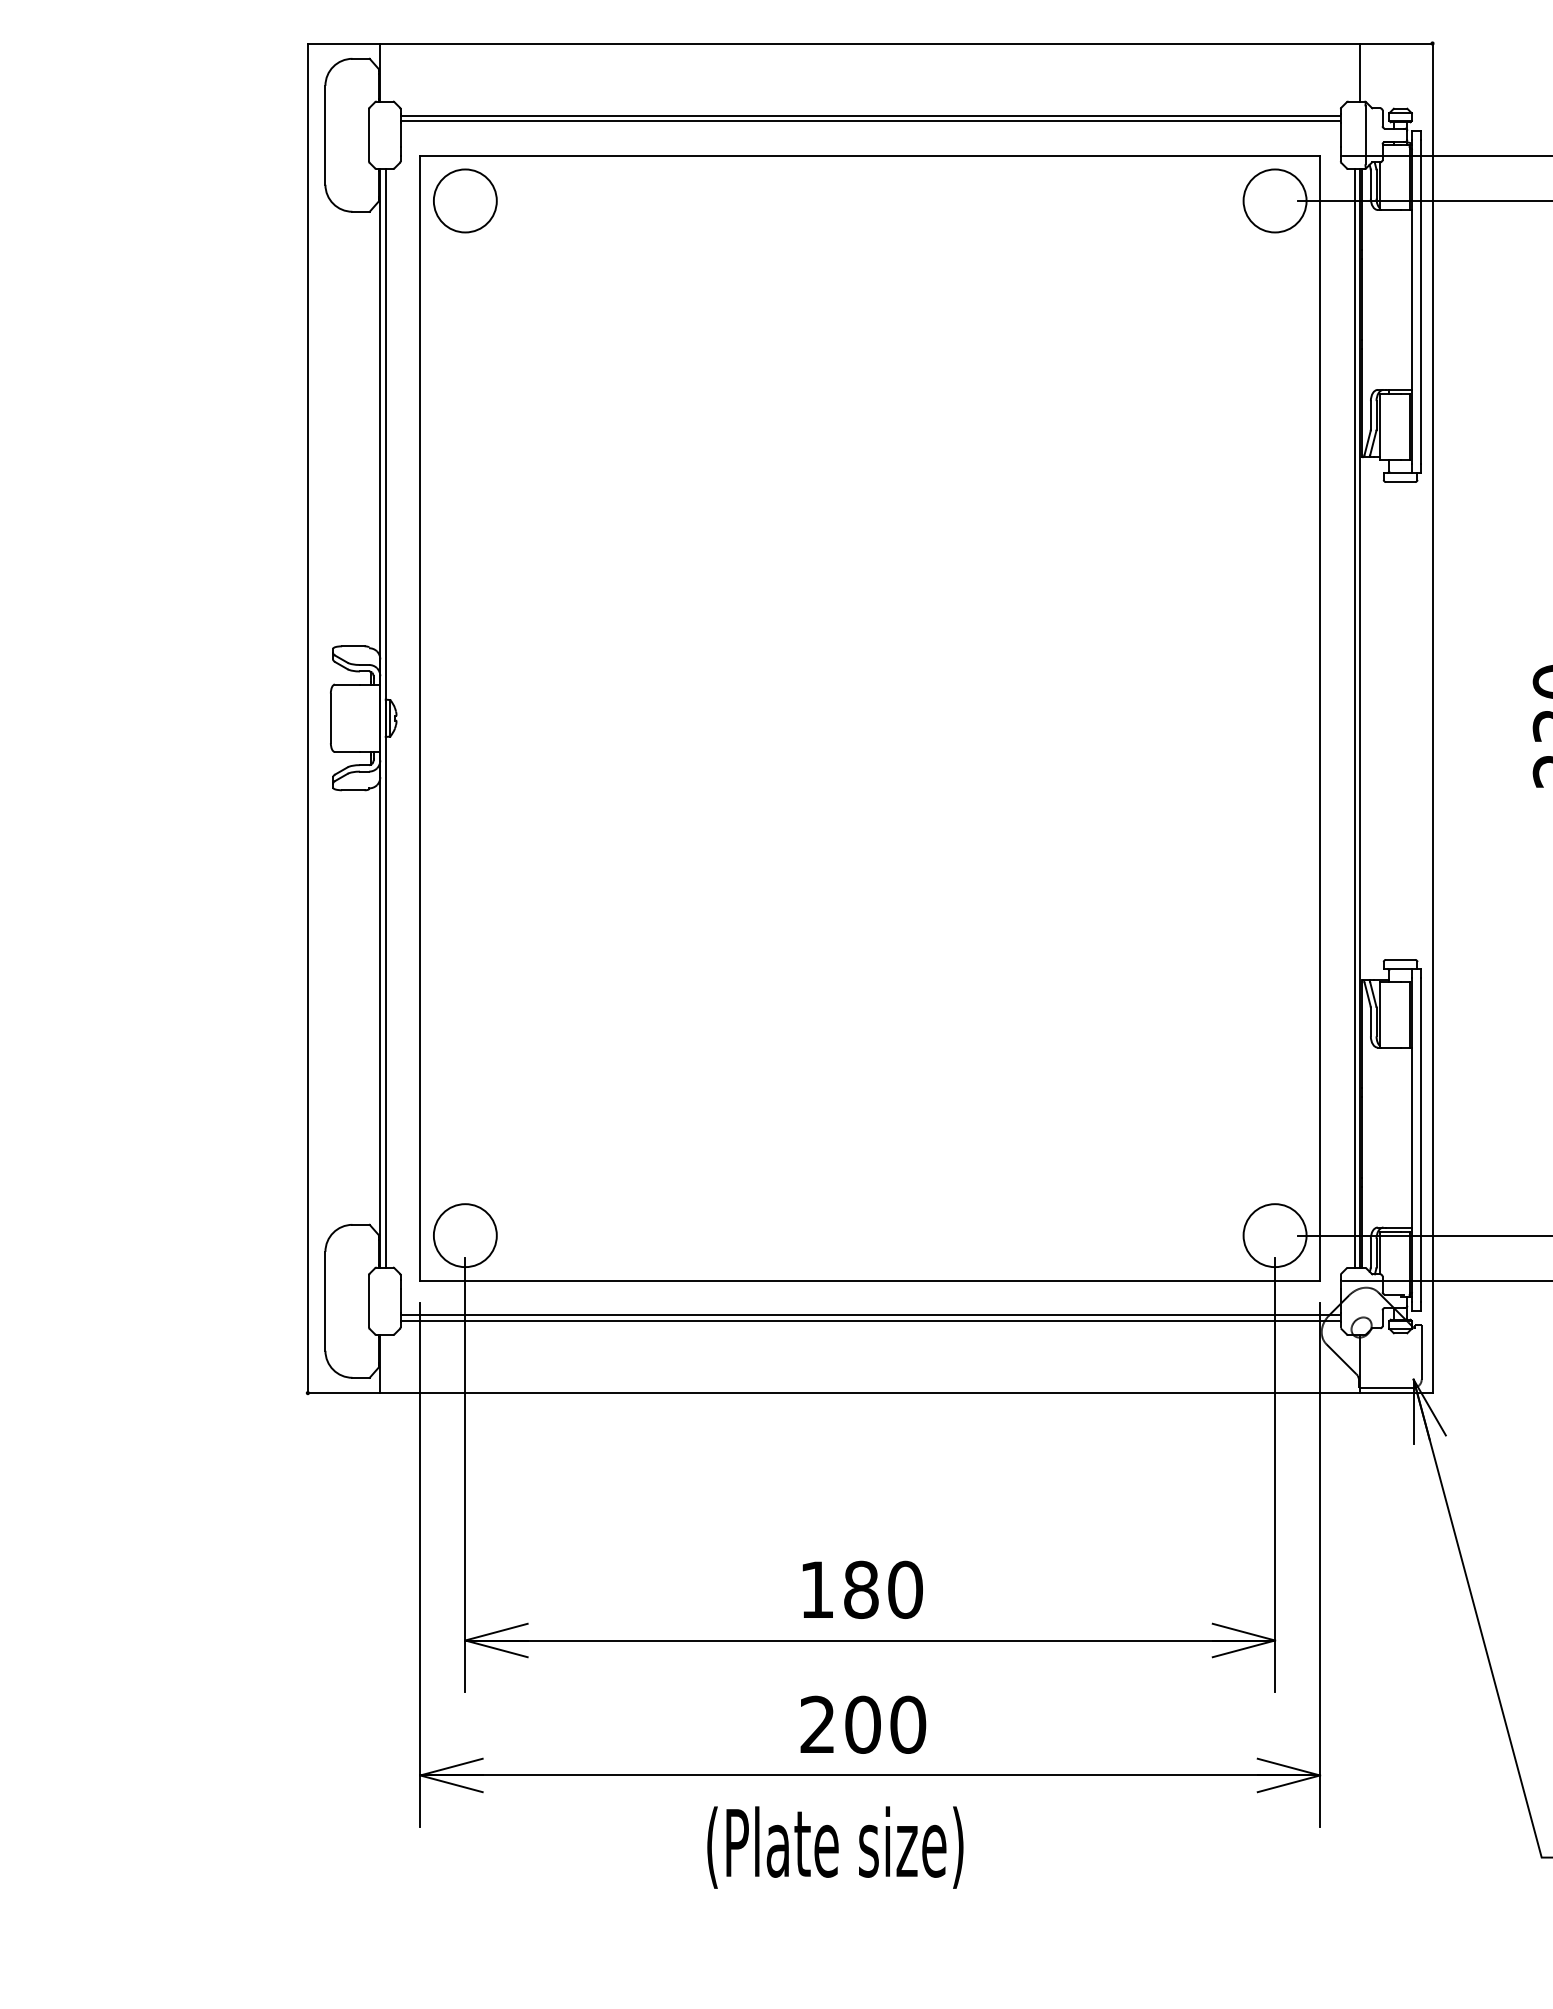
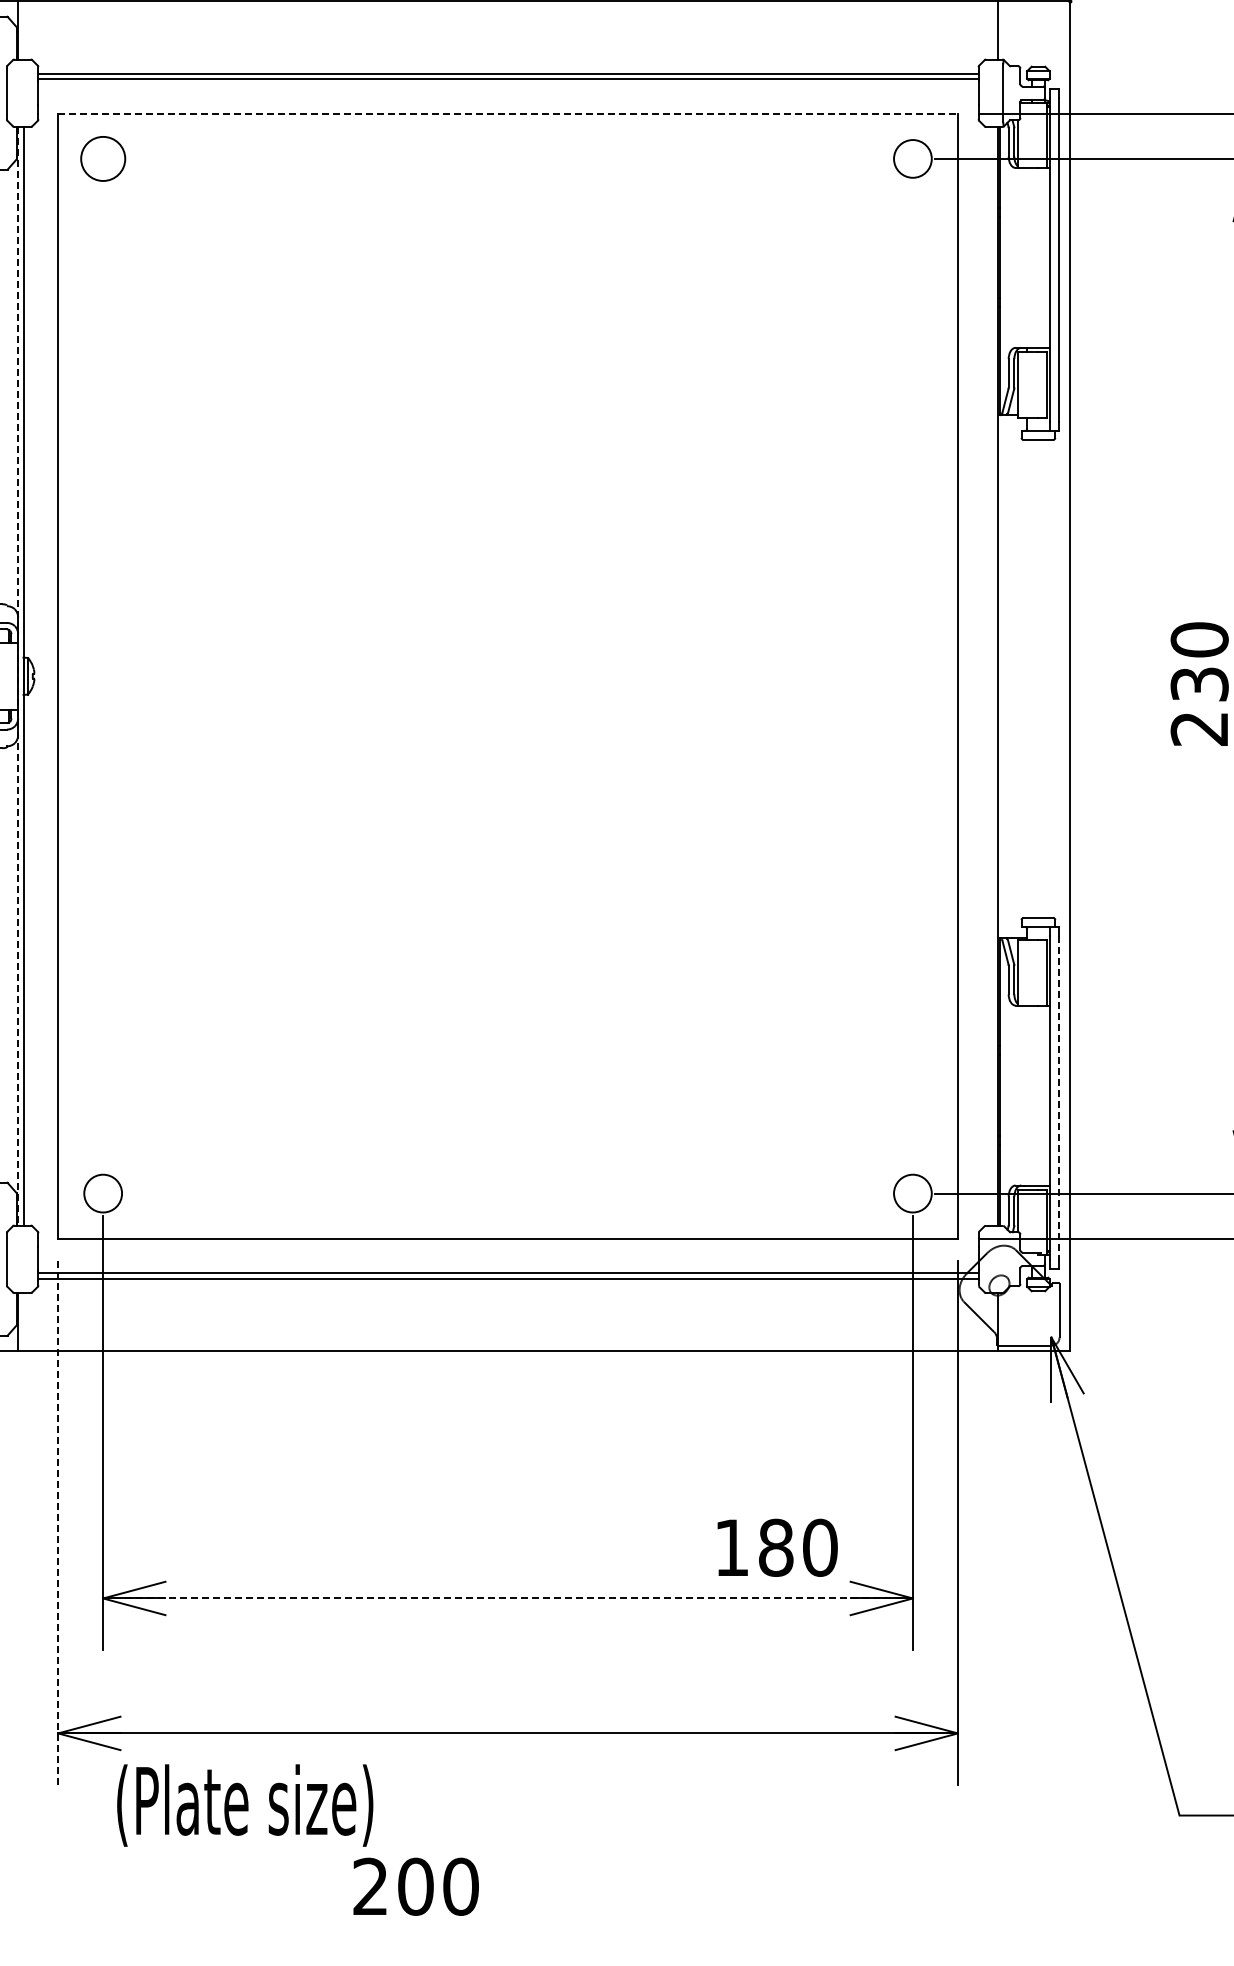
line: (870, 155) -> (508, 113), solid -> dashed
circle: (465, 200) -> (103, 158), size x0.7
circle: (1274, 200) -> (912, 158), size x0.6
line: (380, 718) -> (18, 676), solid -> dashed
line: (1354, 718) -> (992, 676), removed
line: (1420, 1139) -> (1058, 1097), solid -> dashed
circle: (464, 1235) -> (102, 1193), size x0.6
circle: (1274, 1235) -> (912, 1193), size x0.6
line: (420, 1564) -> (58, 1522), solid -> dashed
text: (862, 1589) -> (777, 1547), moved
line: (870, 1640) -> (508, 1598), solid -> dashed
text: (863, 1724) -> (416, 1886), moved
text: (835, 1847) -> (245, 1805), moved

